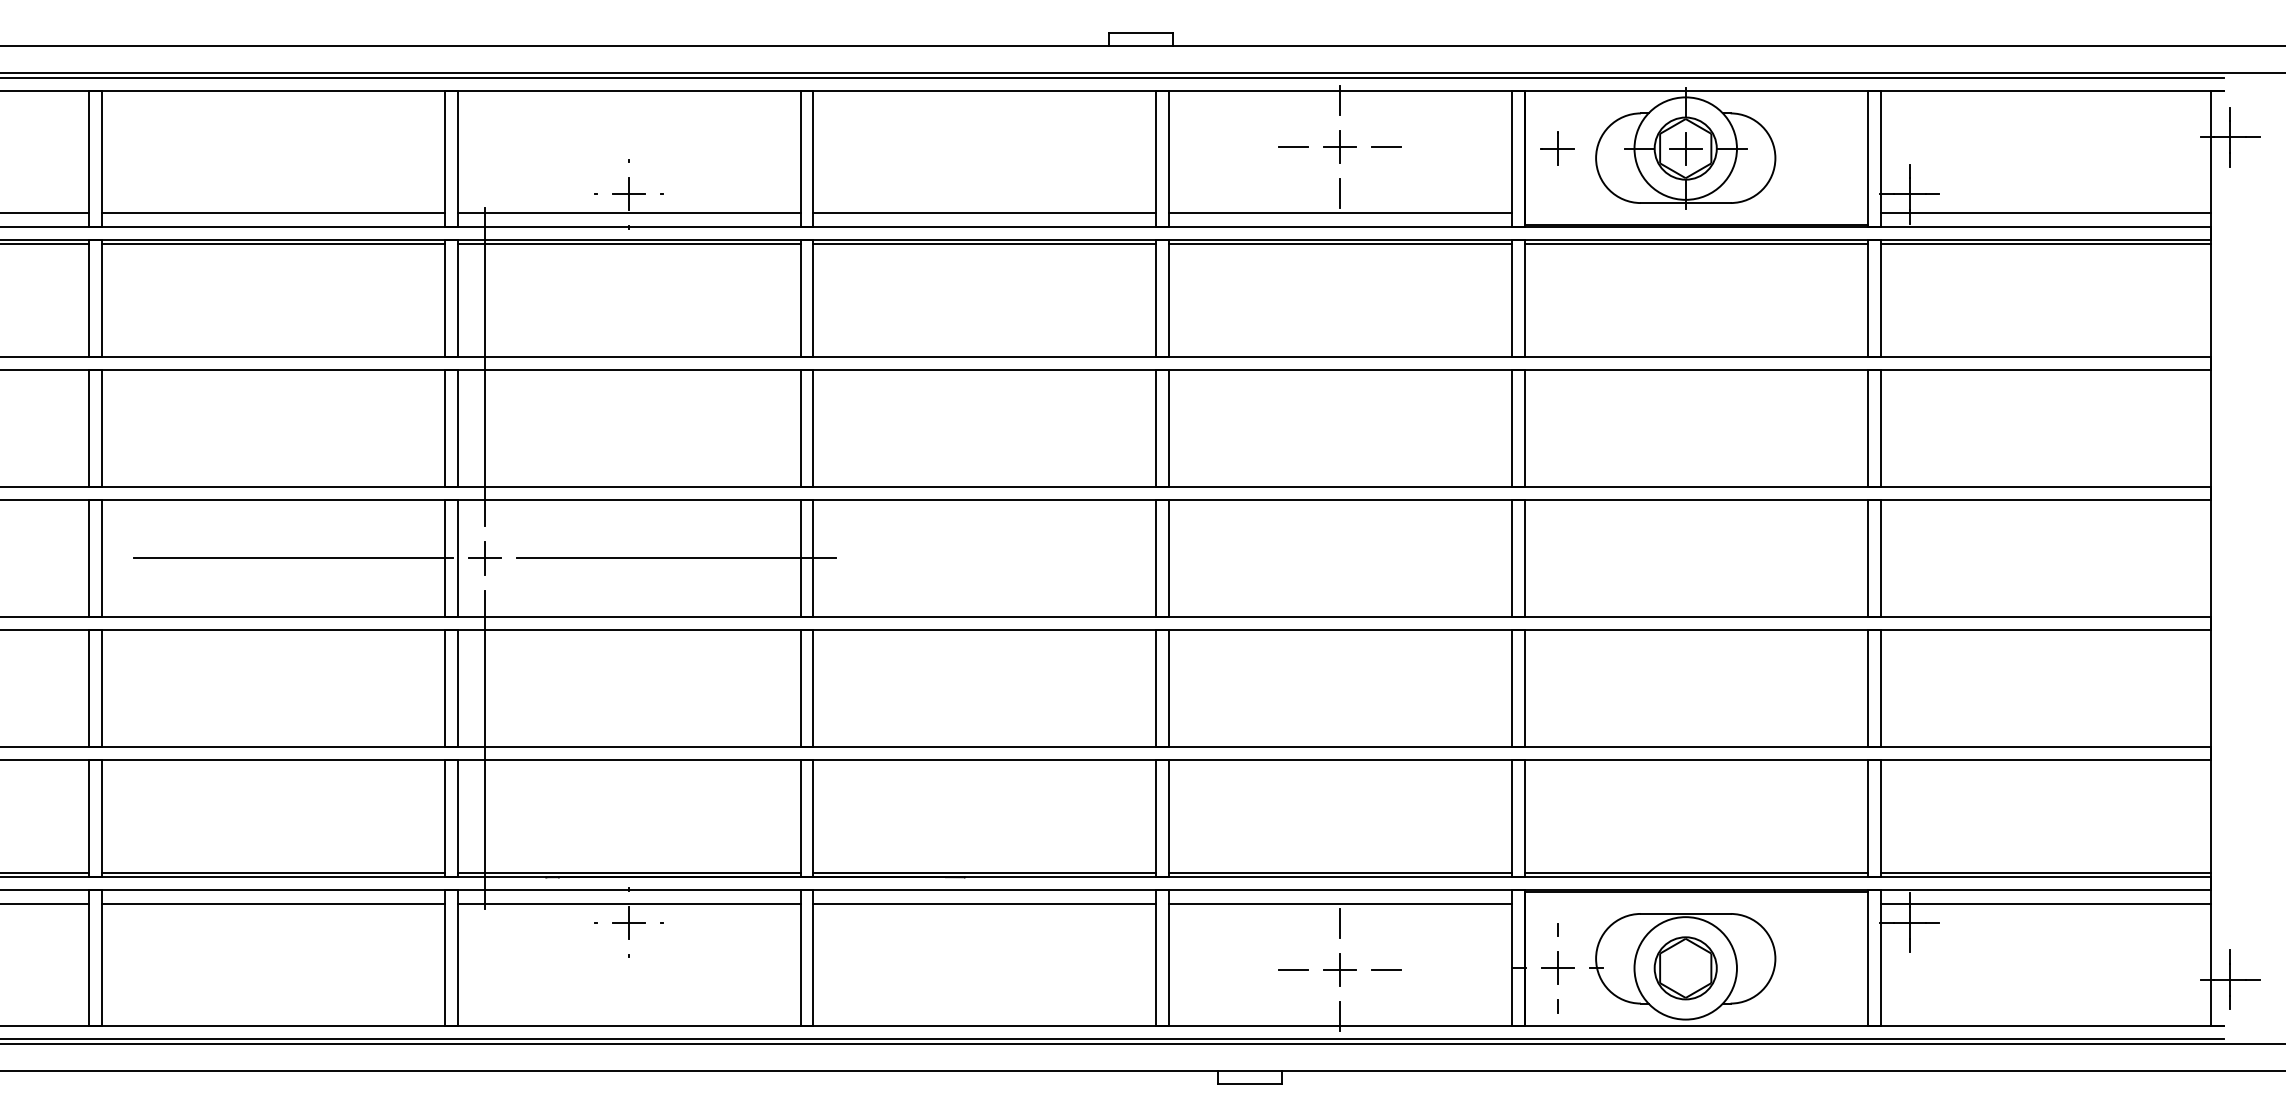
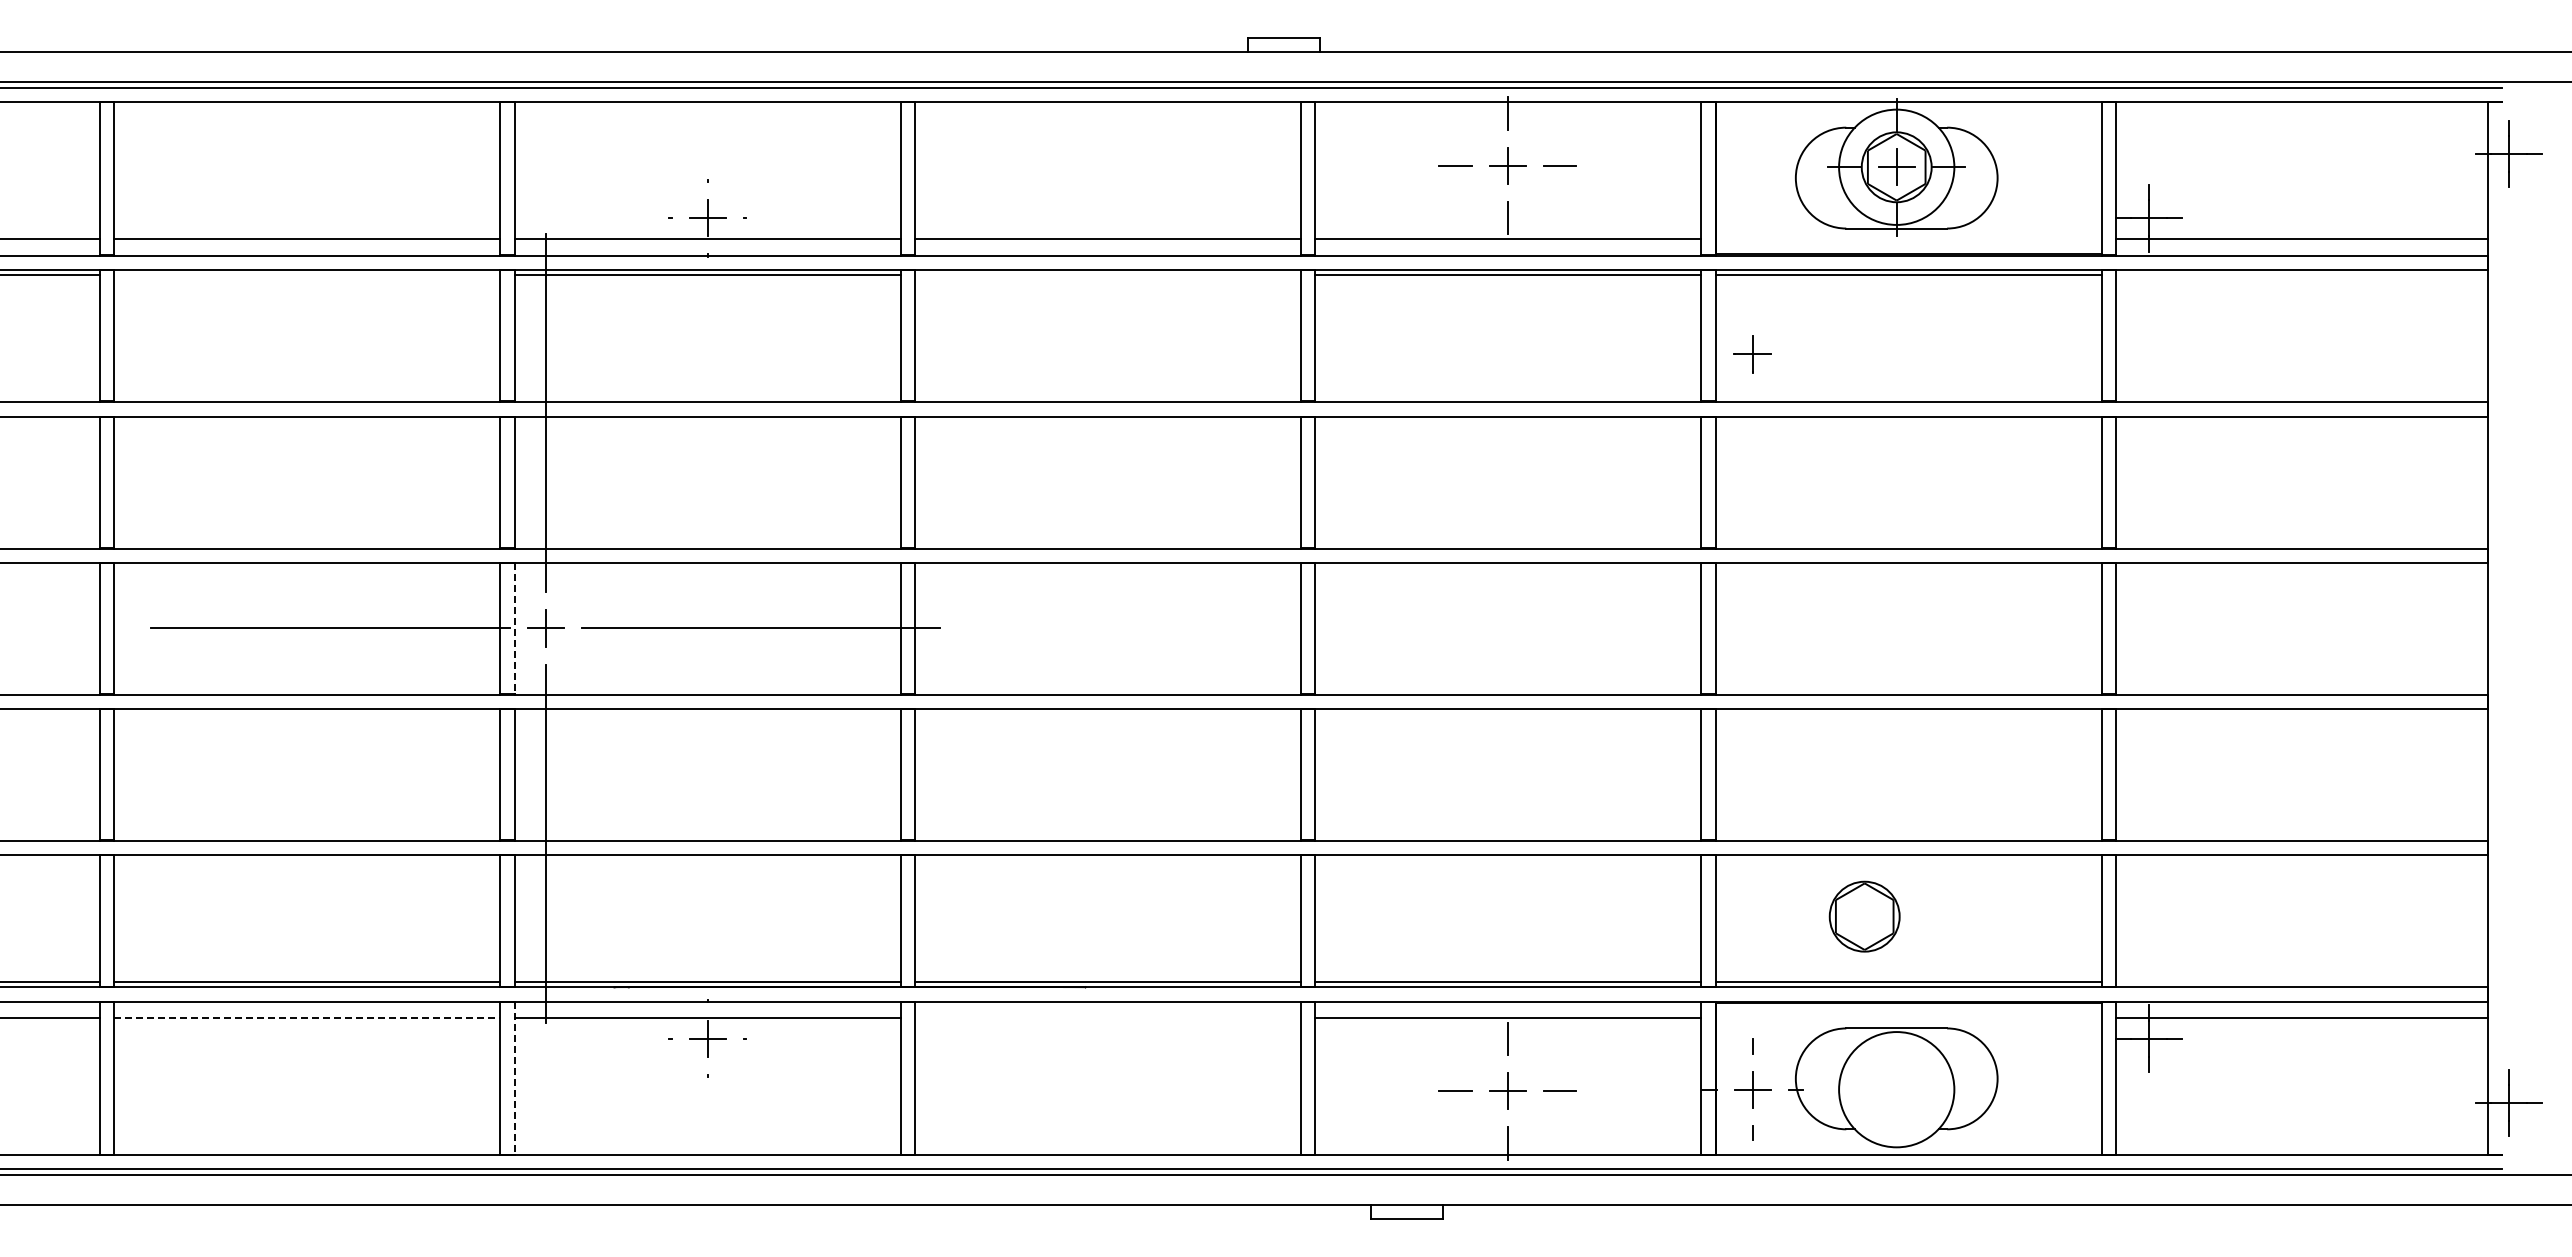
part: (1557, 148) -> (1752, 354), moved
line: (273, 244) -> (307, 275), removed
line: (984, 244) -> (1107, 275), removed
line: (2045, 244) -> (2301, 275), removed
line: (457, 558) -> (514, 628), solid -> dashed
line: (2045, 872) -> (2301, 981), removed
line: (273, 904) -> (307, 1017), solid -> dashed
line: (984, 904) -> (1107, 1017), removed
line: (457, 958) -> (514, 1078), solid -> dashed
part: (1685, 968) -> (1864, 916), moved

